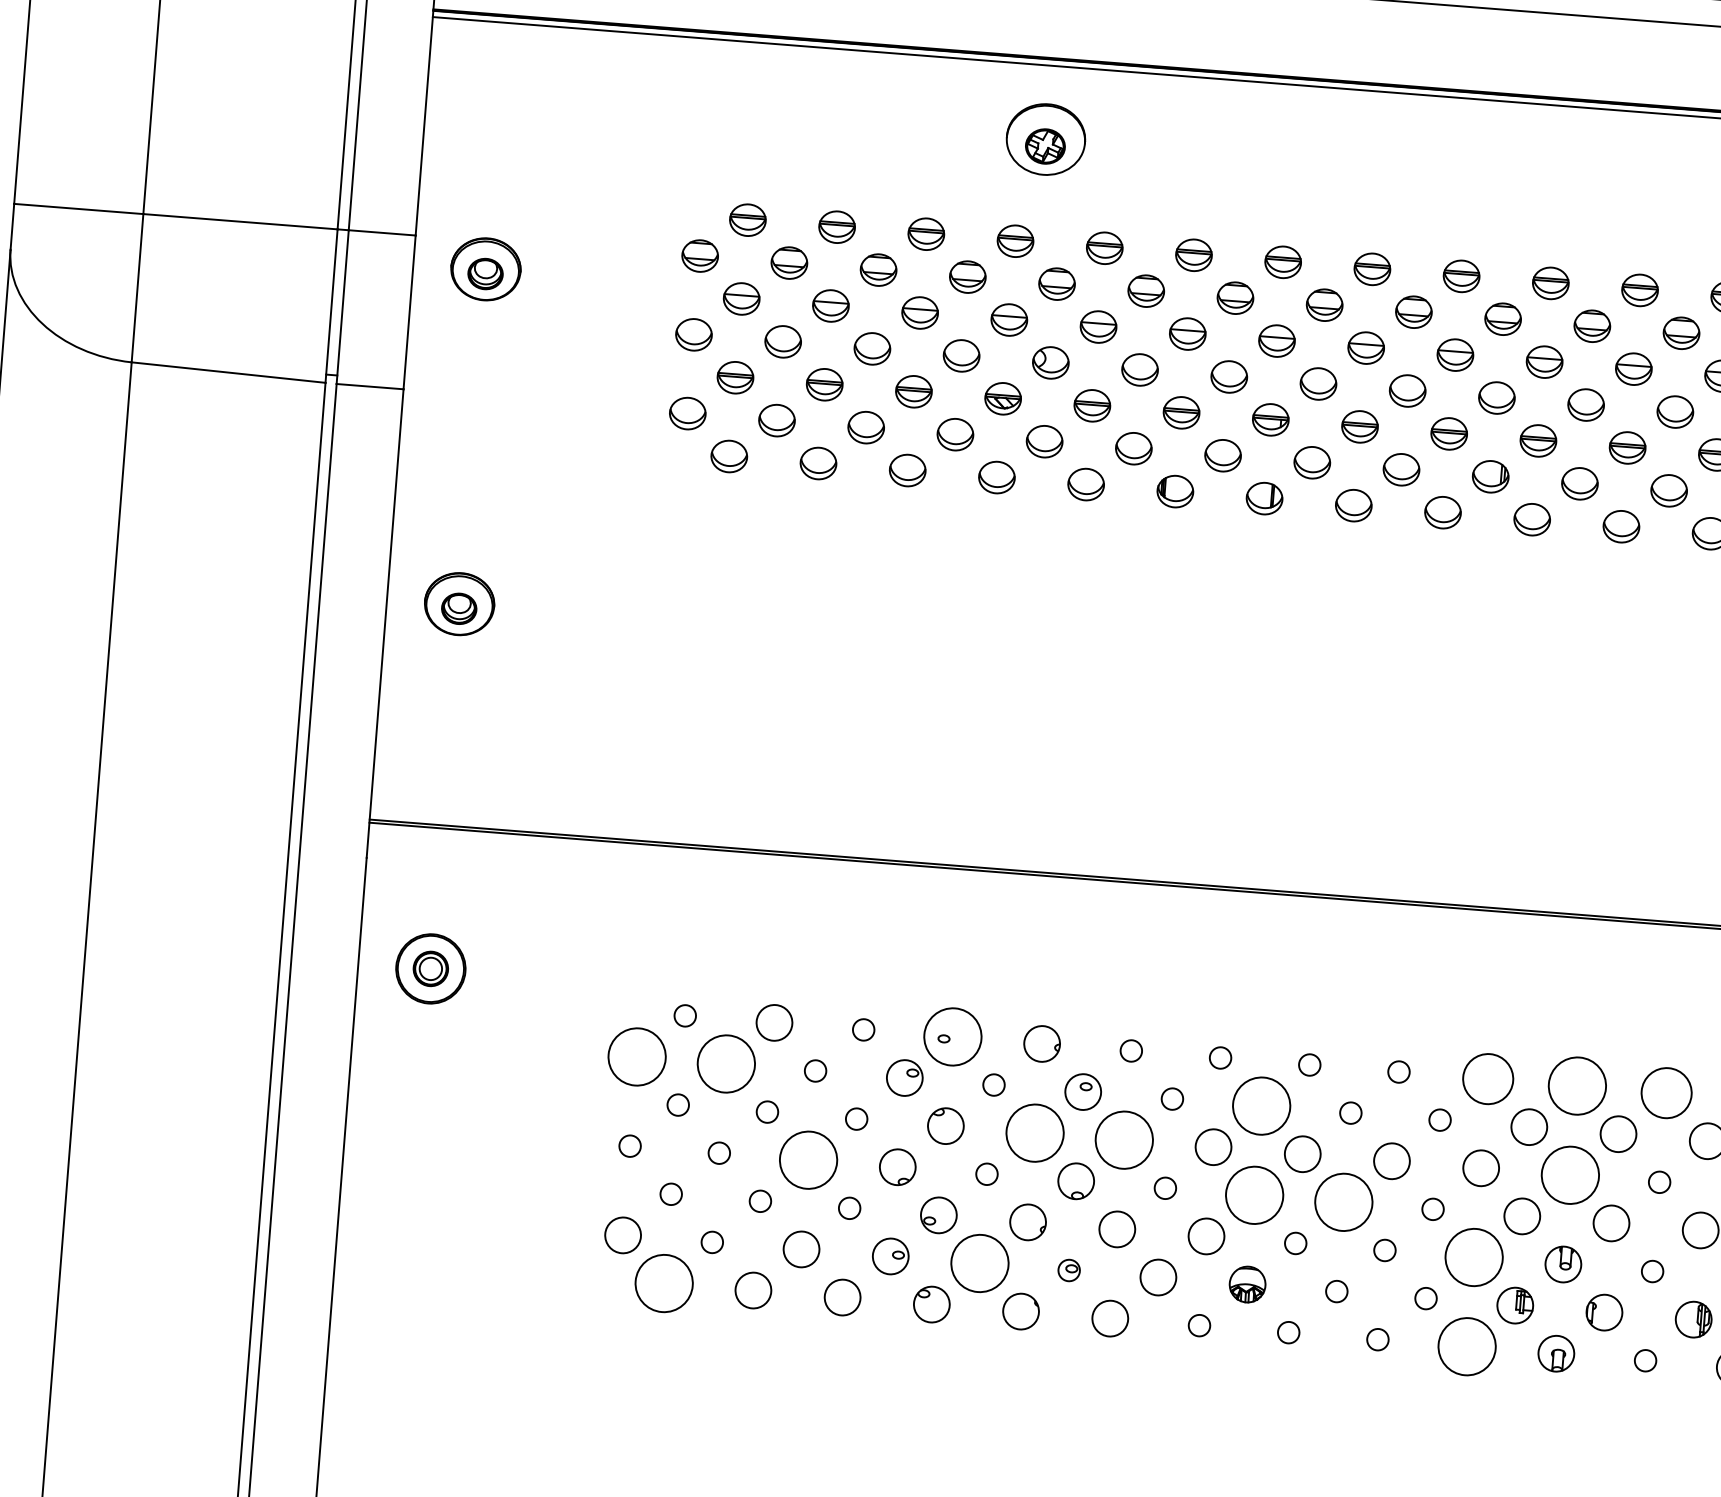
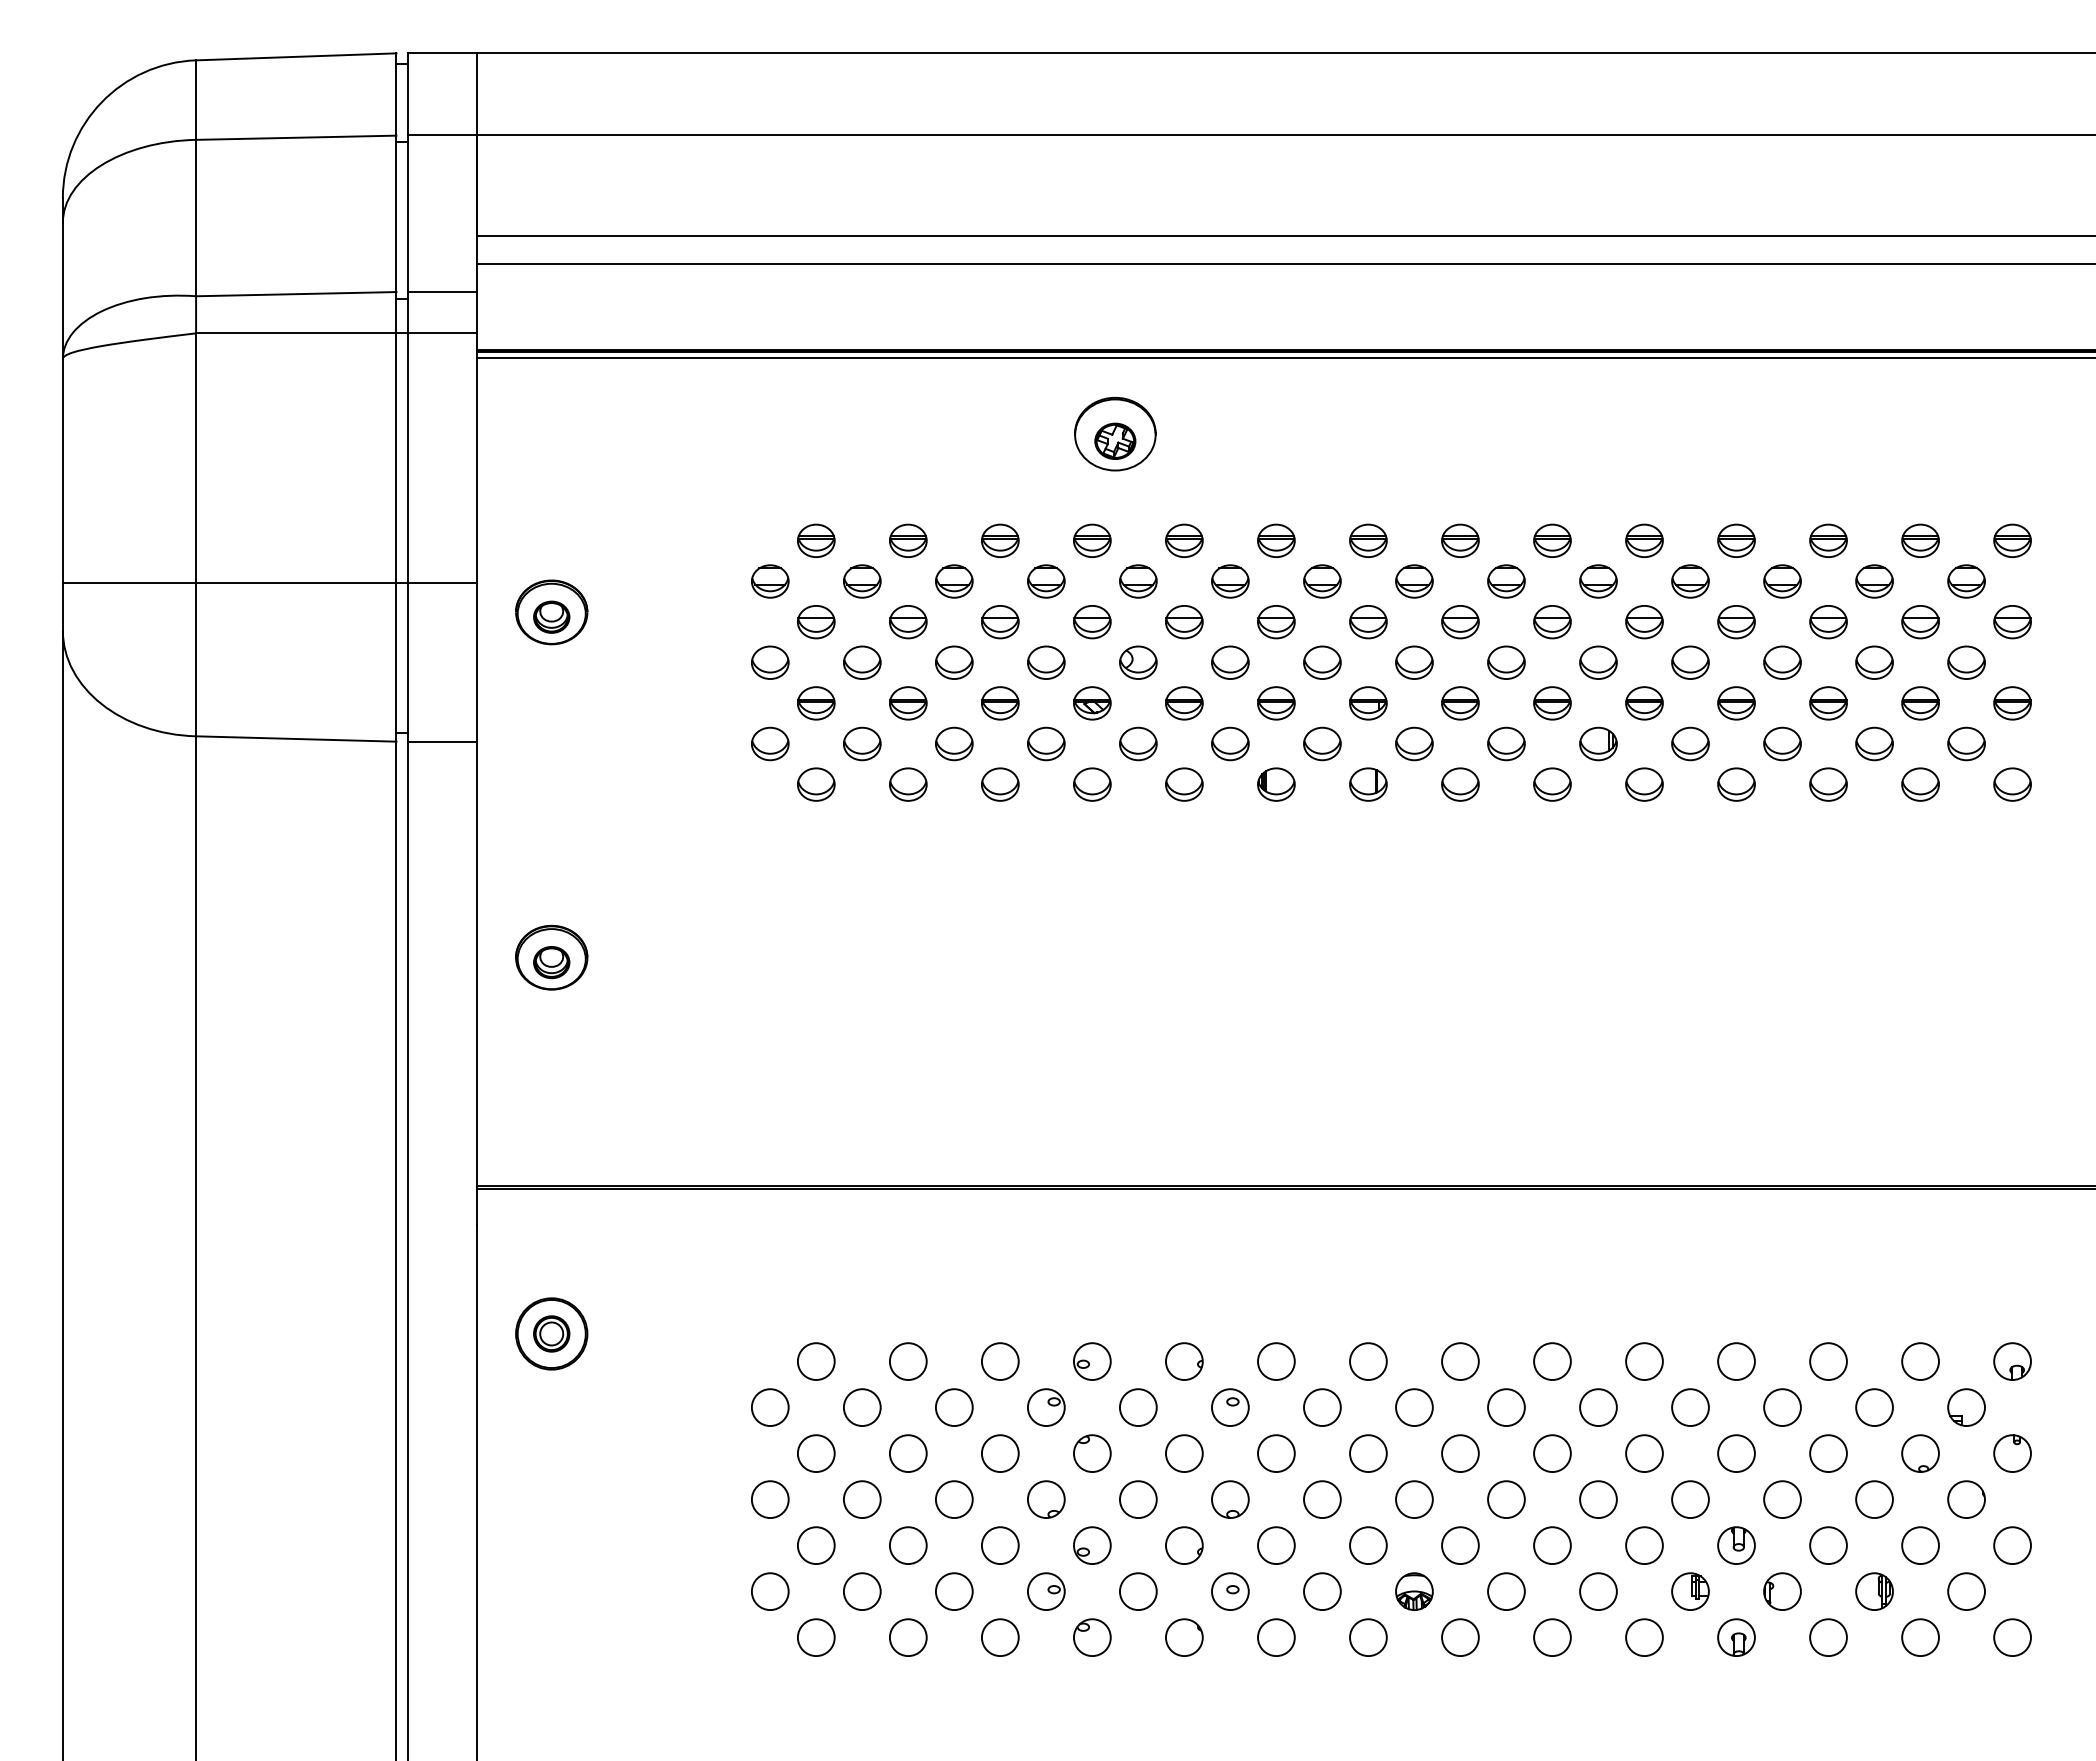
circle: (684, 1015) -> (815, 1361), size x1.67
circle: (862, 1029) -> (999, 1361), size x1.67
circle: (952, 1036) -> (1091, 1361), size x0.62
circle: (1131, 1050) -> (1276, 1361), size x1.67
circle: (636, 1056) -> (769, 1407), size x0.62
circle: (1220, 1057) -> (1368, 1361), size x1.67
circle: (725, 1063) -> (861, 1407), size x0.62
circle: (1309, 1064) -> (1460, 1361), size x1.67
circle: (814, 1070) -> (953, 1407), size x1.67
circle: (1399, 1071) -> (1552, 1361), size x1.67
circle: (1488, 1078) -> (1644, 1361), size x0.71
circle: (993, 1084) -> (1137, 1407), size x1.67
circle: (1577, 1086) -> (1736, 1361), size x0.62
circle: (1666, 1093) -> (1828, 1361), size x0.71
circle: (1172, 1099) -> (1322, 1407), size x1.67
circle: (677, 1104) -> (815, 1453), size x1.67
circle: (1261, 1106) -> (1414, 1407), size x0.62
circle: (766, 1111) -> (907, 1453), size x1.67
circle: (1350, 1113) -> (1506, 1407), size x1.67
circle: (855, 1118) -> (999, 1453), size x1.67
circle: (1440, 1120) -> (1598, 1407), size x1.67
circle: (1034, 1133) -> (1183, 1453), size x0.62
circle: (1124, 1140) -> (1276, 1453), size x0.62
circle: (629, 1146) -> (769, 1499), size x1.67
circle: (718, 1153) -> (861, 1499), size x1.67
circle: (807, 1160) -> (953, 1499), size x0.62
circle: (986, 1174) -> (1137, 1499), size x1.67
circle: (1570, 1175) -> (1736, 1453), size x0.62
circle: (1659, 1182) -> (1828, 1453), size x1.67
circle: (1165, 1188) -> (1322, 1499), size x1.67
circle: (670, 1194) -> (815, 1545), size x1.67
circle: (1254, 1195) -> (1414, 1499), size x0.62
circle: (759, 1201) -> (907, 1545), size x1.67
circle: (1343, 1202) -> (1506, 1499), size x0.62
circle: (848, 1208) -> (999, 1545), size x1.67
circle: (1433, 1209) -> (1598, 1499), size x1.67
circle: (711, 1242) -> (861, 1591), size x1.67
circle: (1295, 1243) -> (1460, 1545), size x1.67
circle: (1384, 1250) -> (1552, 1545), size x1.67
circle: (1474, 1257) -> (1644, 1545), size x0.62
circle: (979, 1263) -> (1137, 1591), size x0.62
circle: (1069, 1270) -> (1230, 1591), size x1.67
circle: (1652, 1271) -> (1828, 1545), size x1.67
circle: (663, 1283) -> (815, 1637), size x0.62
circle: (1336, 1291) -> (1506, 1591), size x1.67
circle: (1426, 1298) -> (1598, 1591), size x1.67
circle: (1199, 1325) -> (1368, 1637), size x1.67
circle: (1288, 1332) -> (1460, 1637), size x1.67
circle: (1377, 1339) -> (1552, 1637), size x1.67
circle: (1467, 1346) -> (1644, 1637), size x0.62
circle: (1645, 1360) -> (1828, 1637), size x1.67

